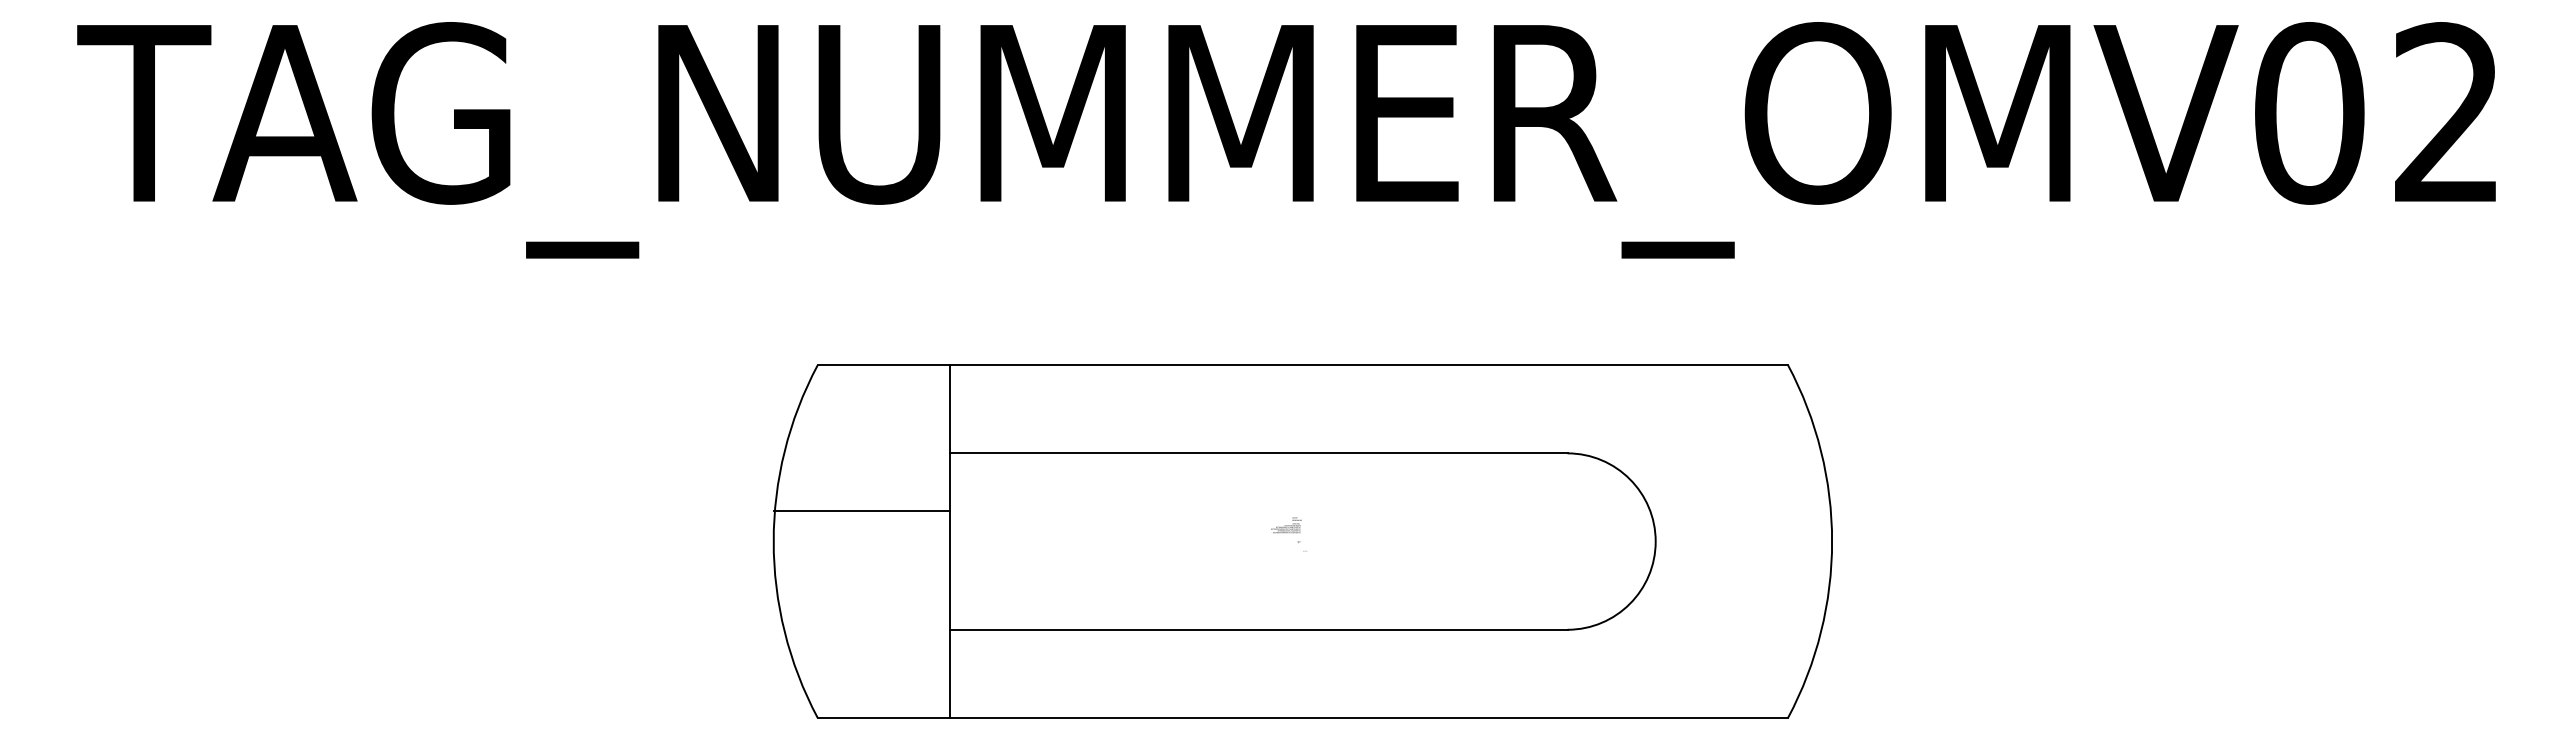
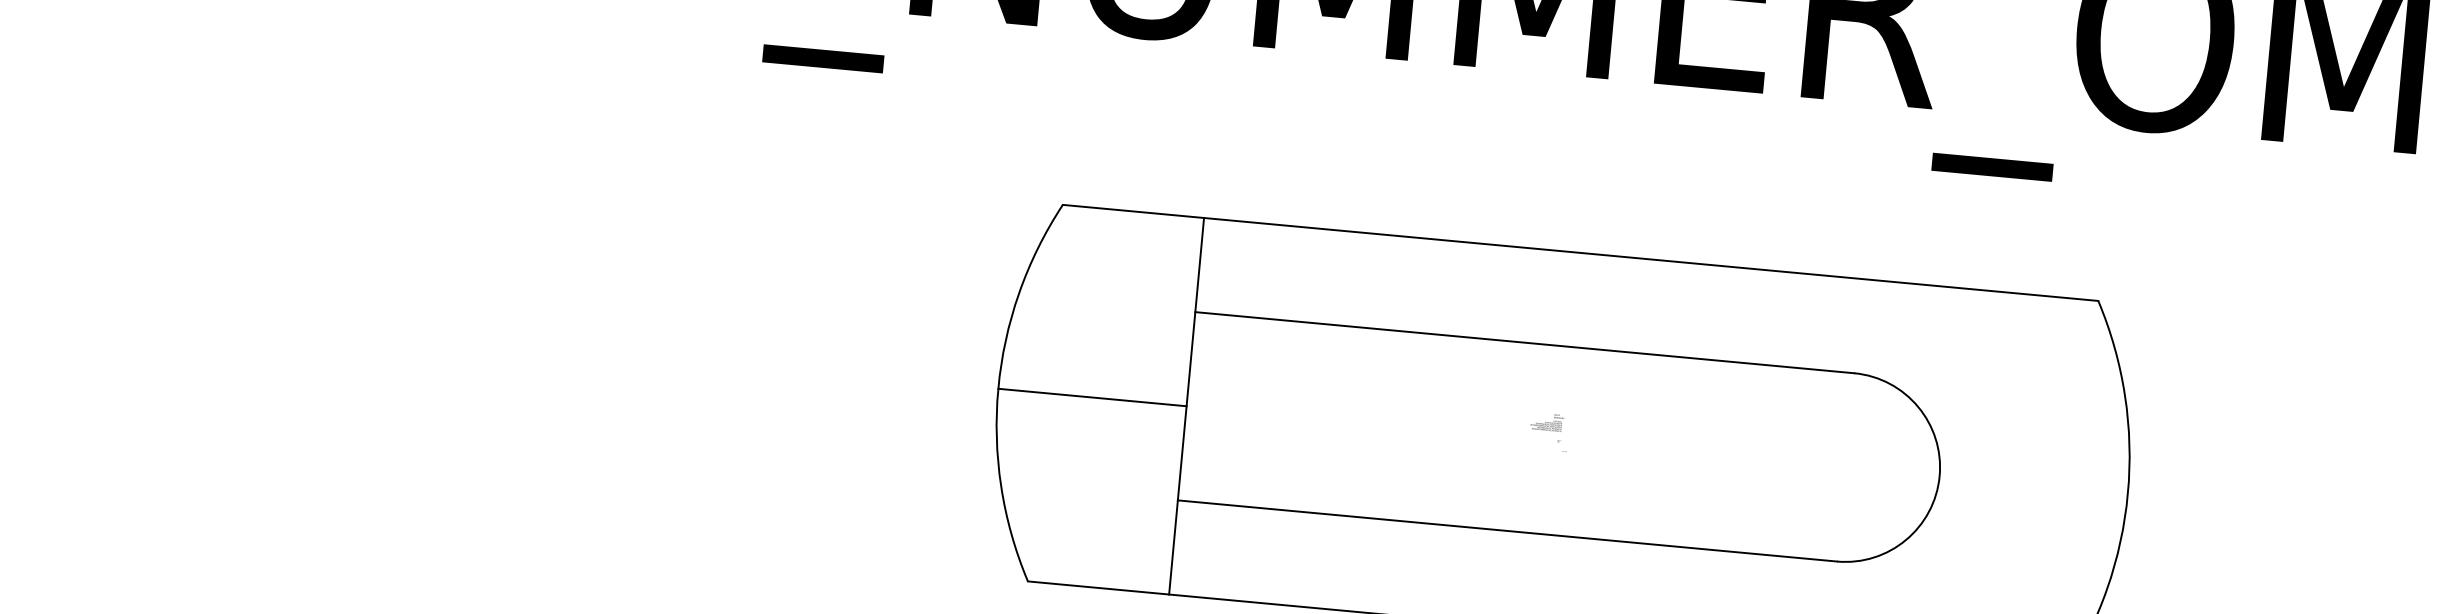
line: (861, 510) -> (1092, 397), moved

